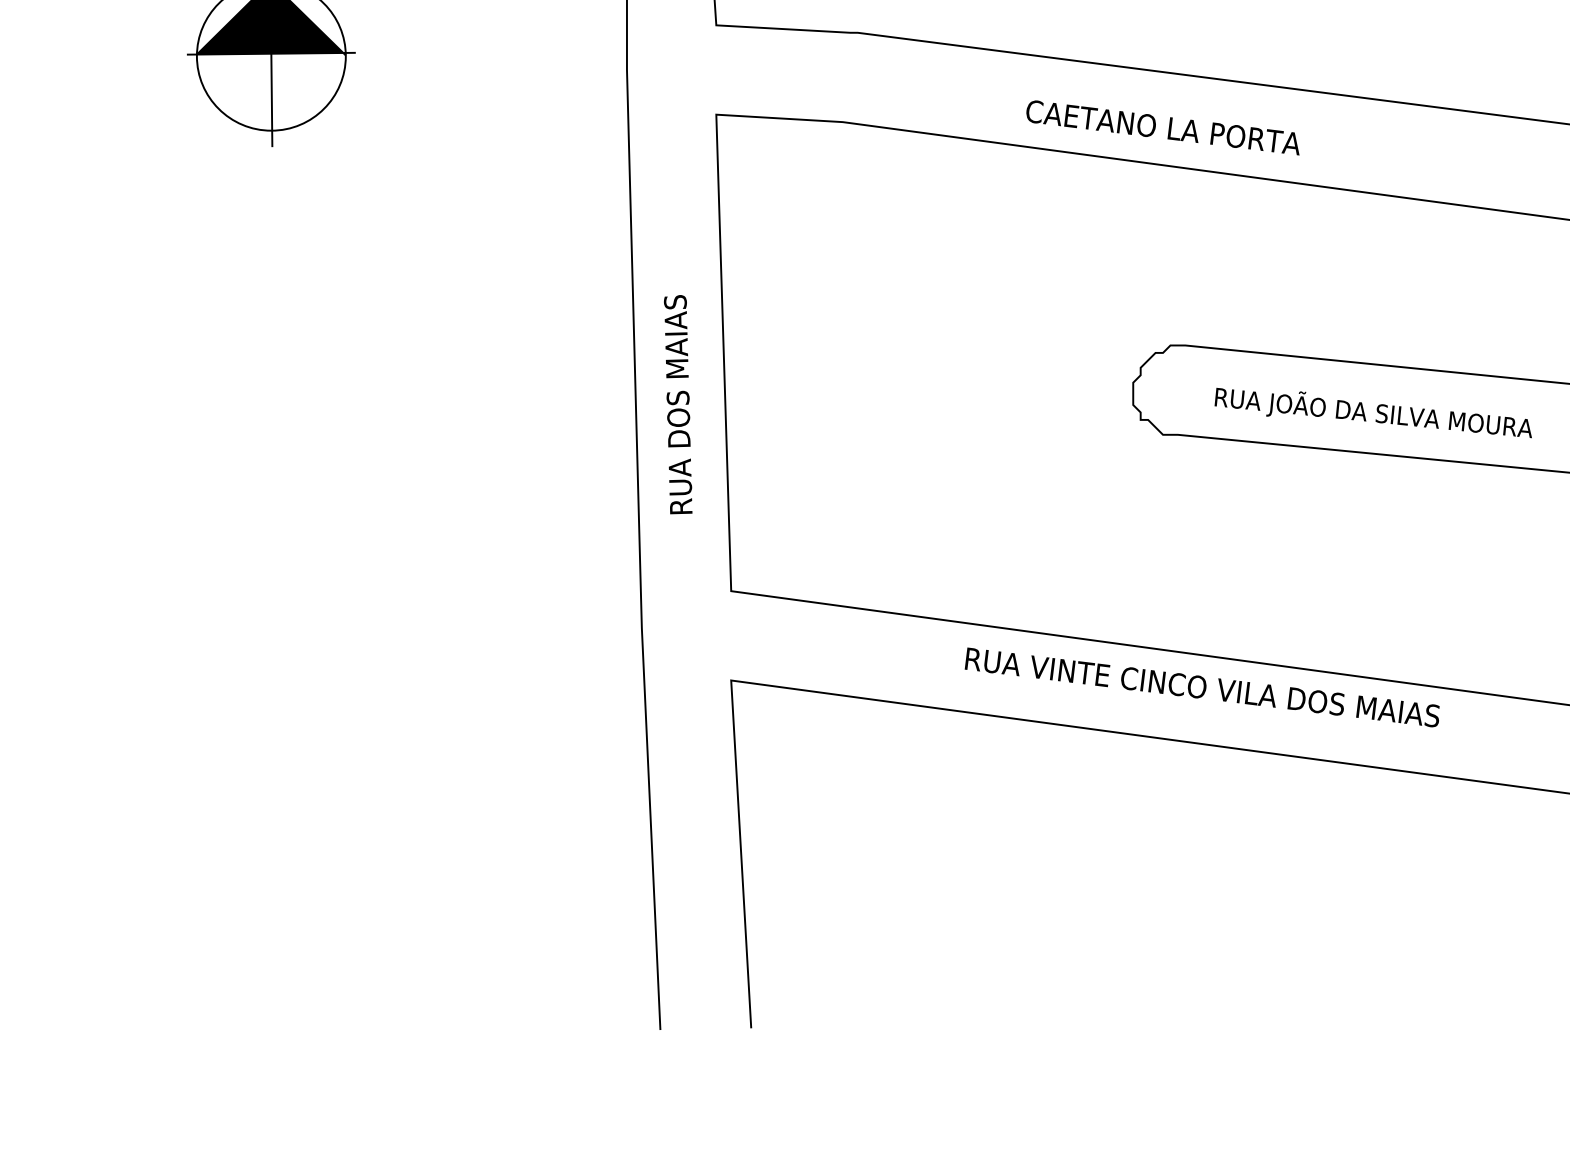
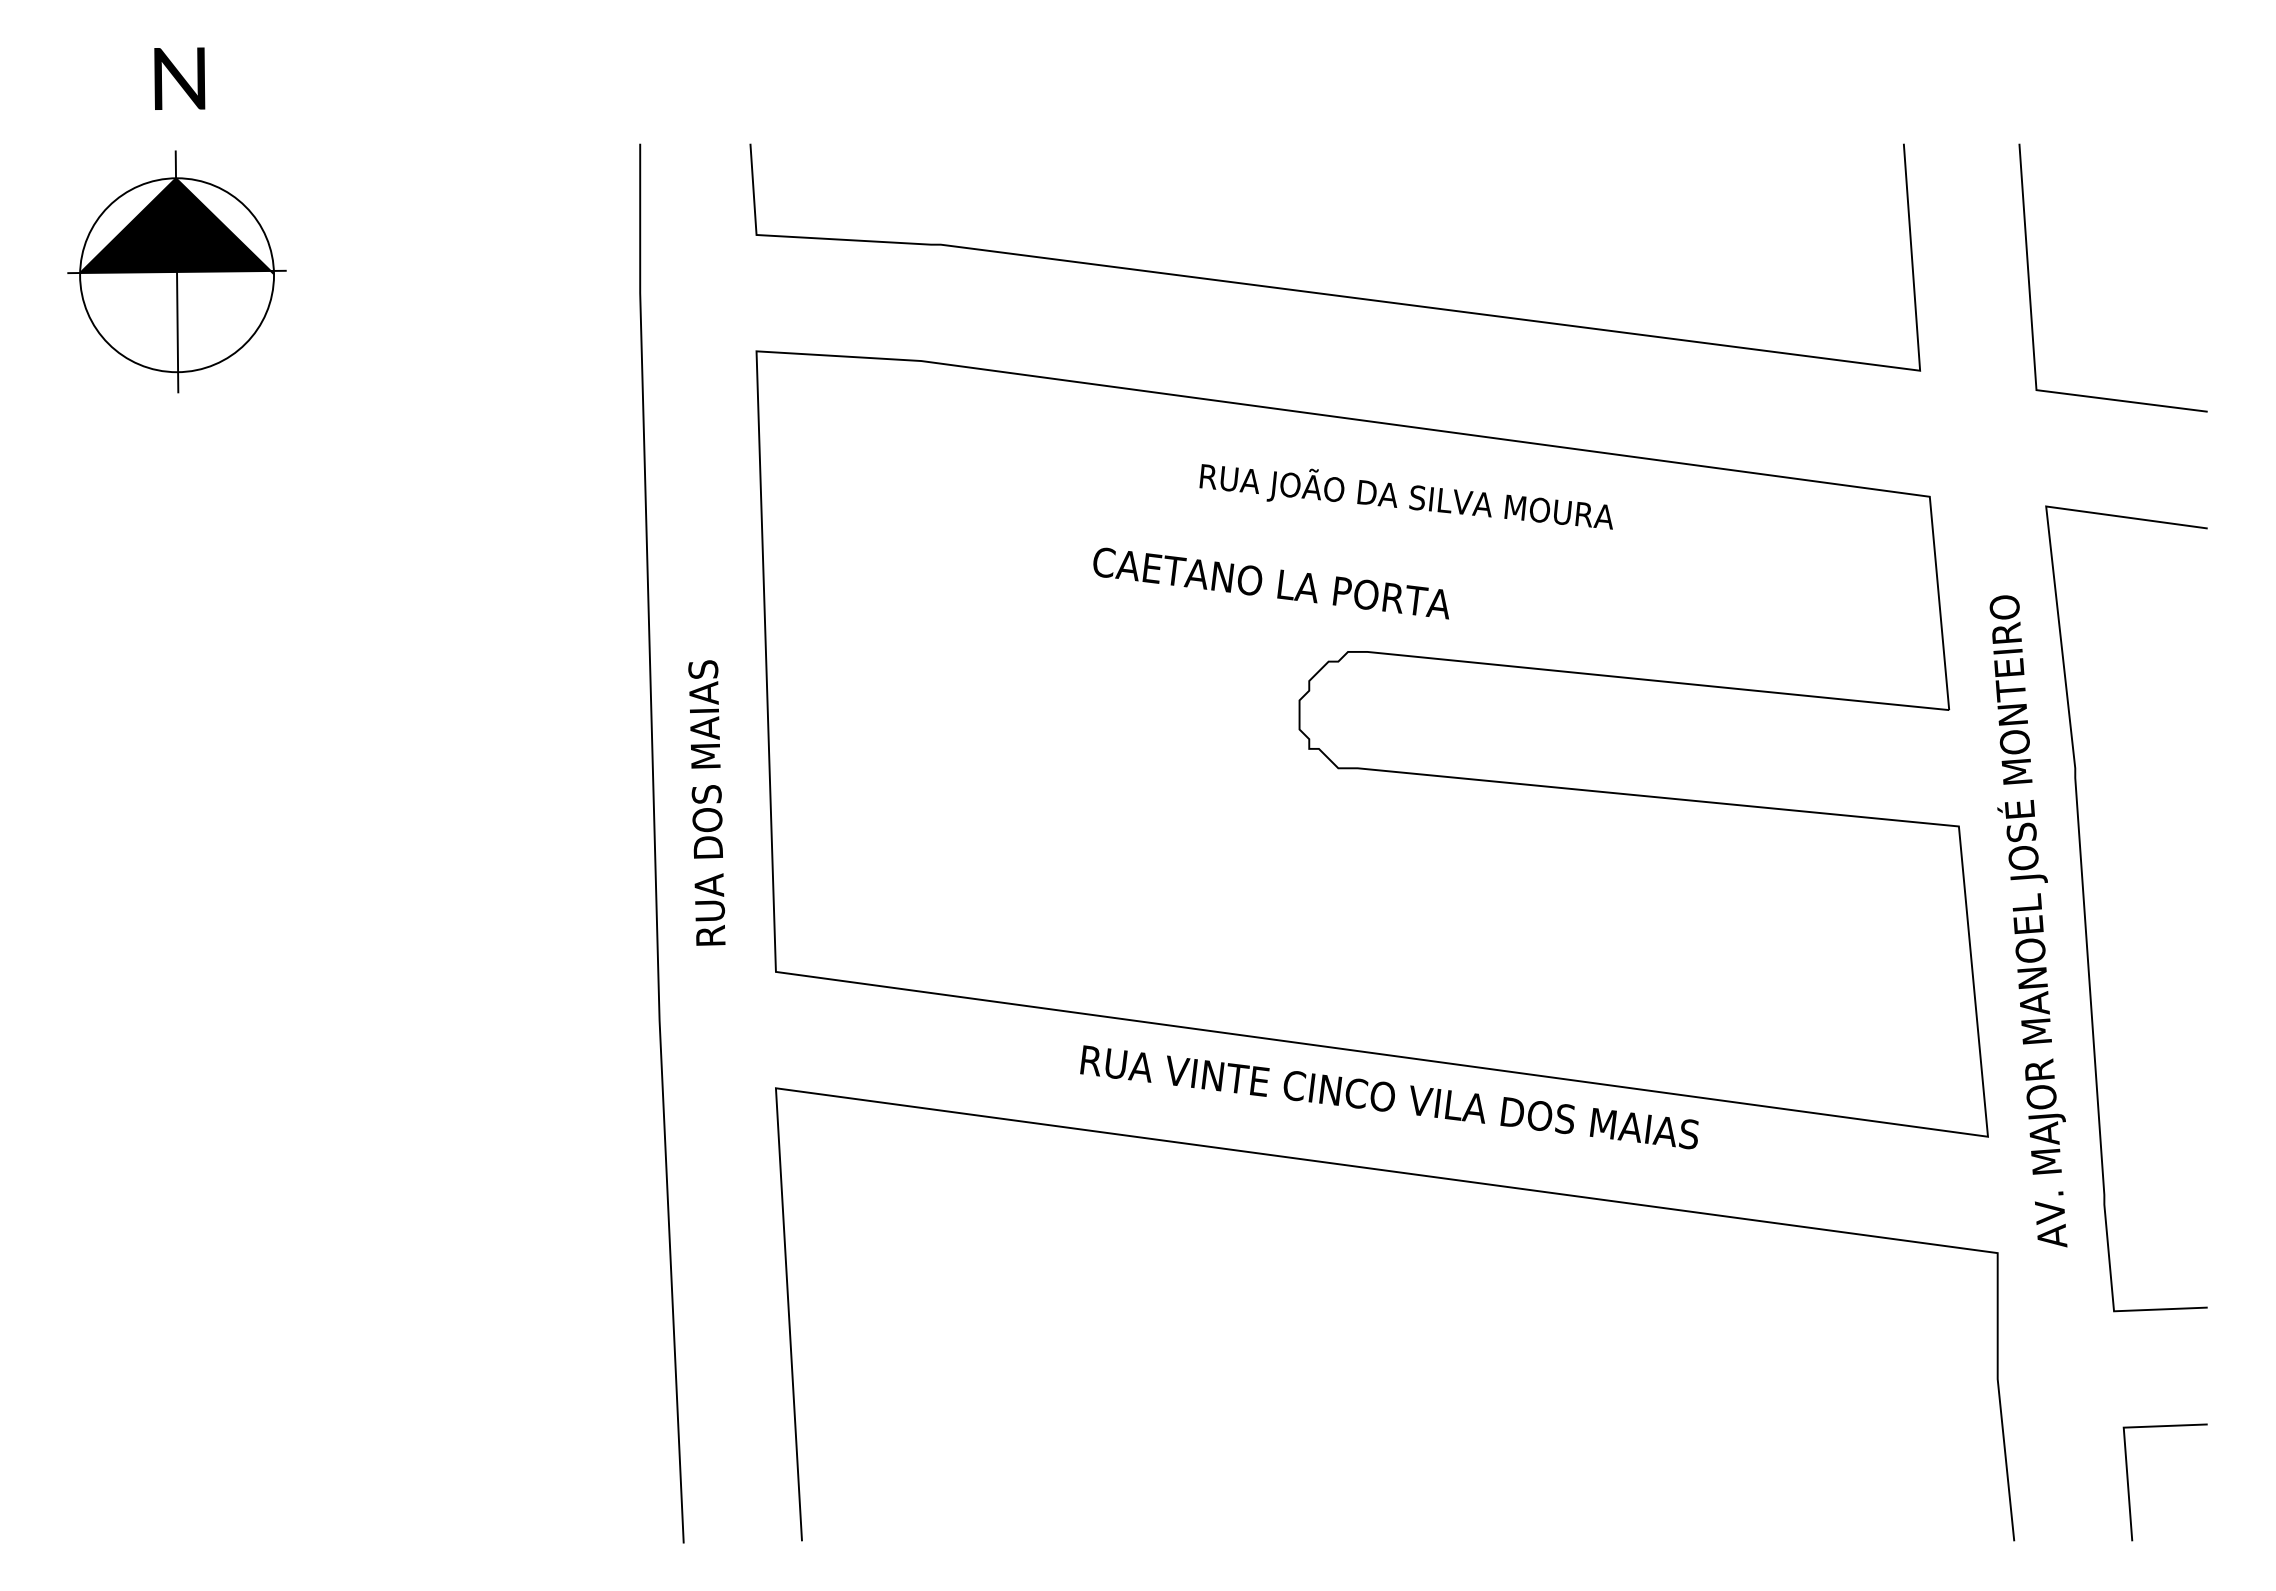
text: (1162, 127) -> (1270, 583), moved
text: (677, 404) -> (706, 802), moved
text: (1372, 412) -> (1405, 496), moved

